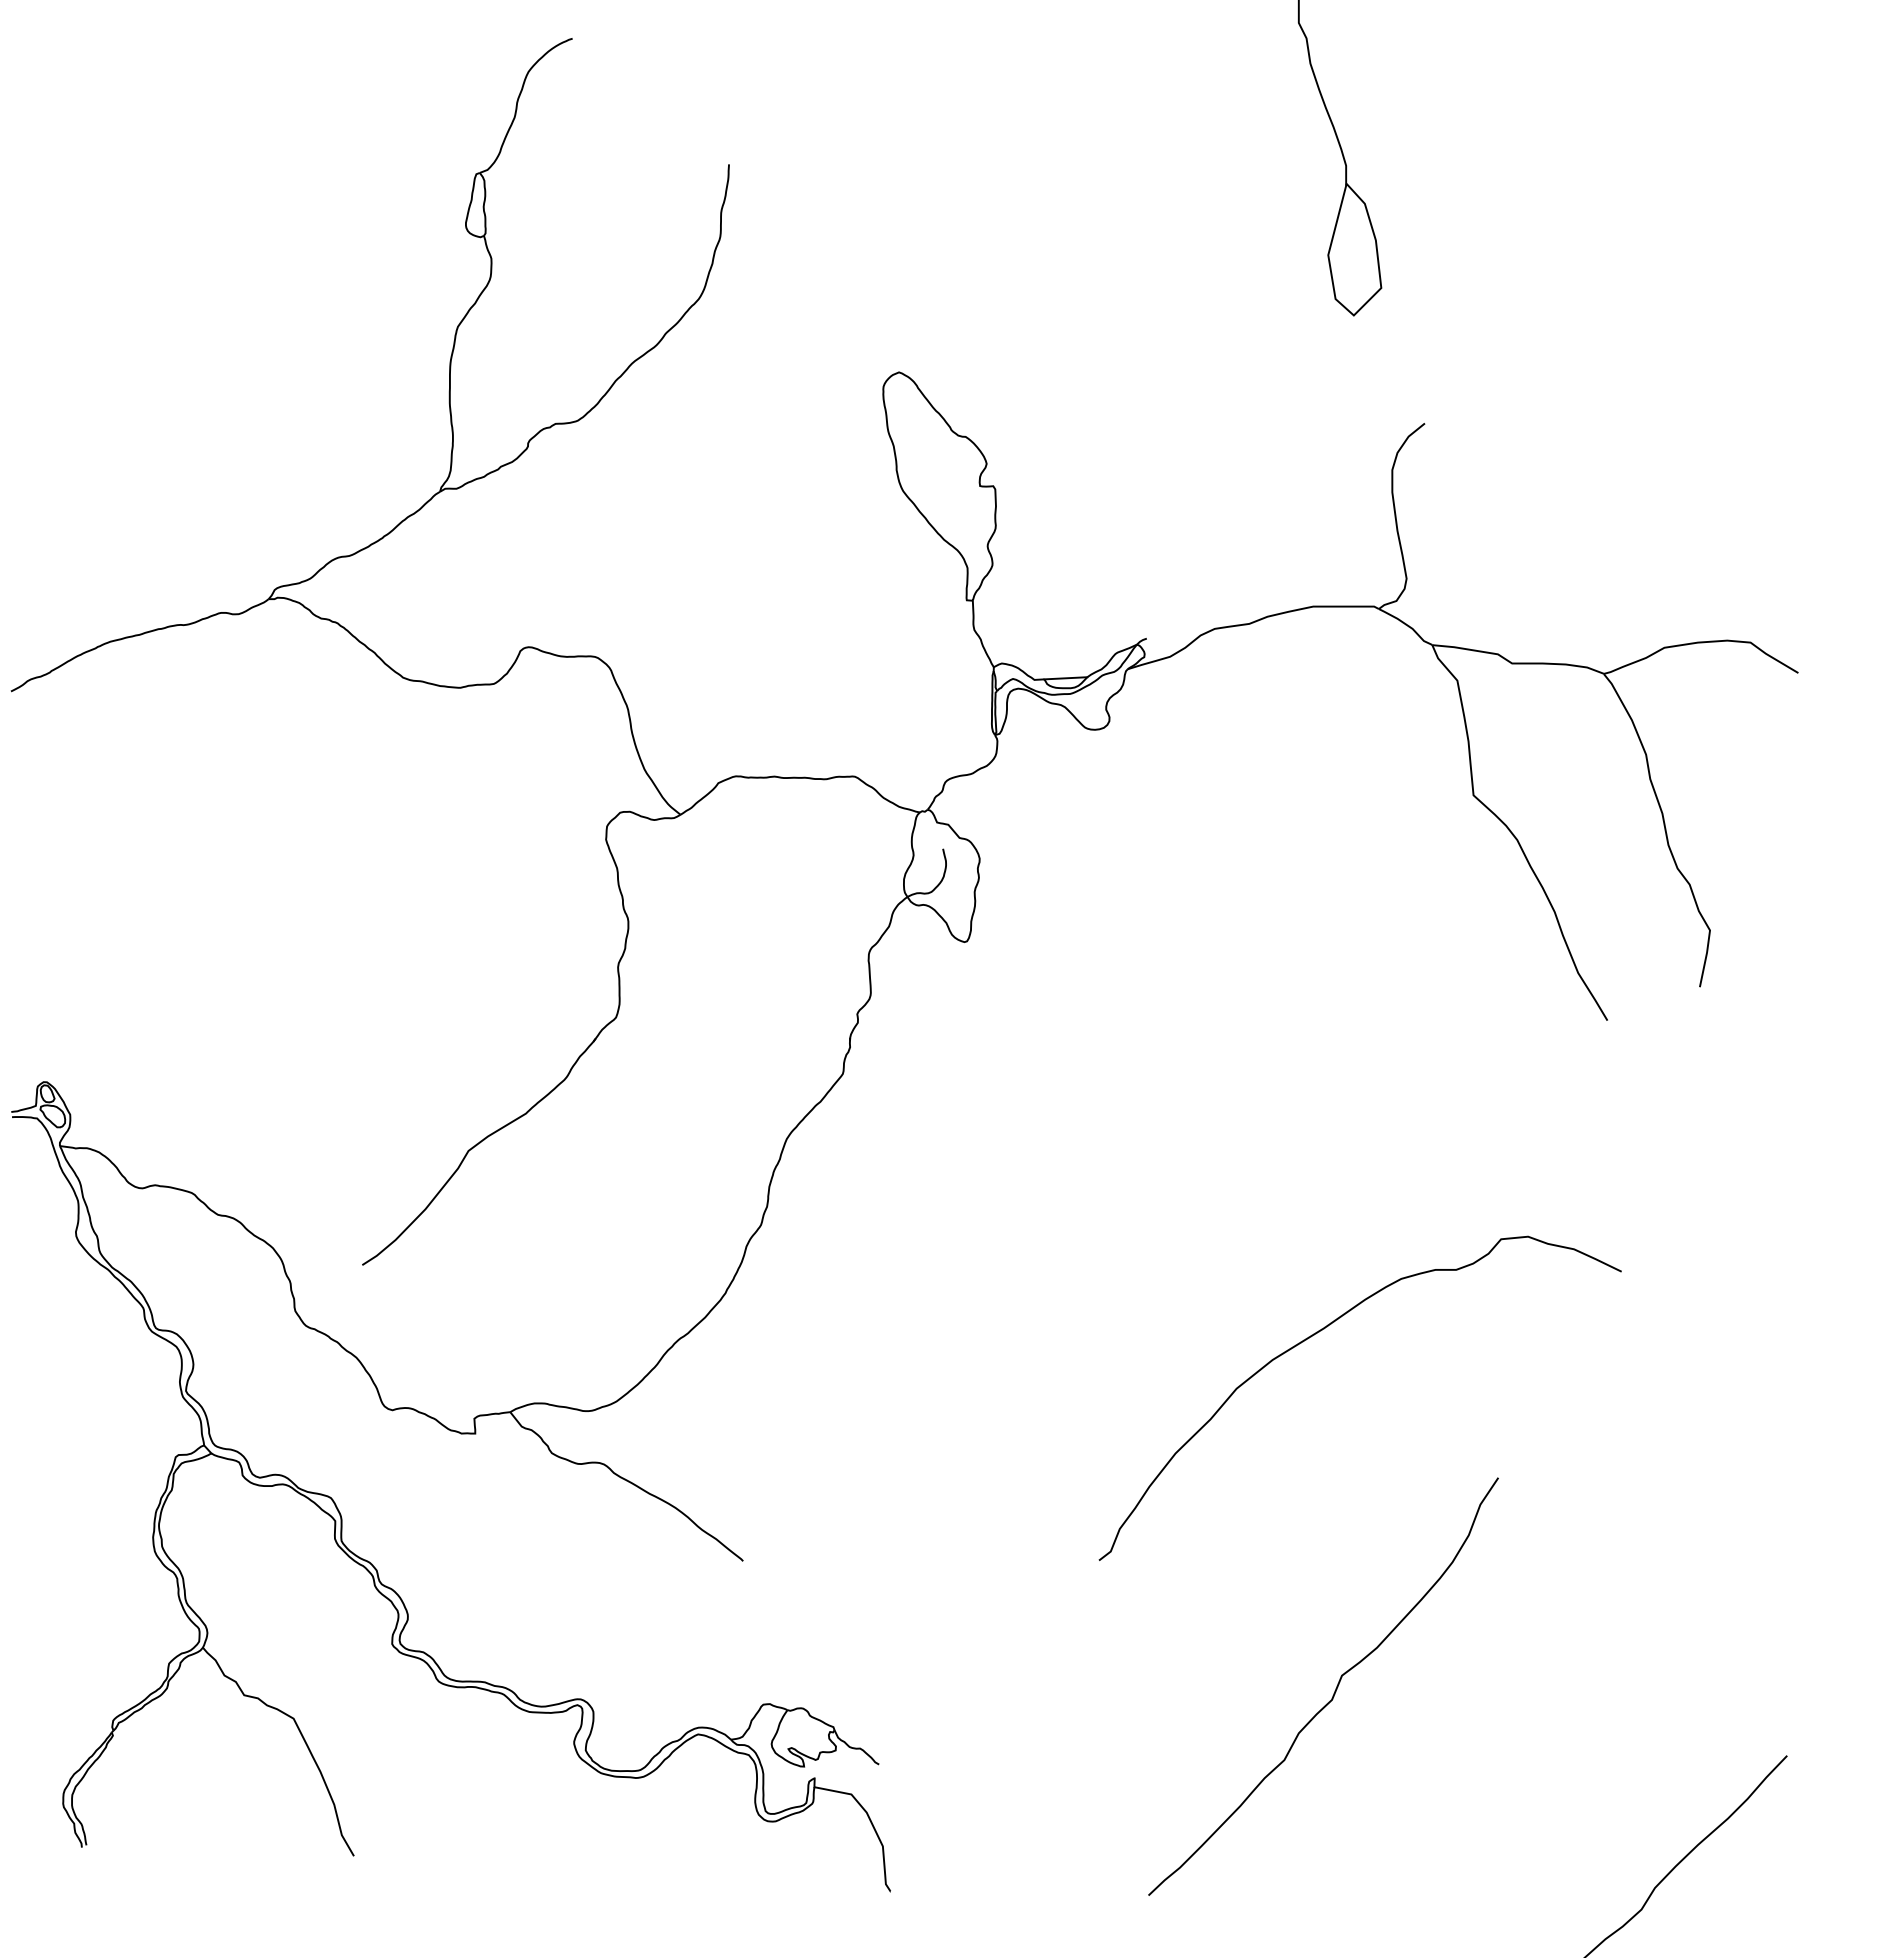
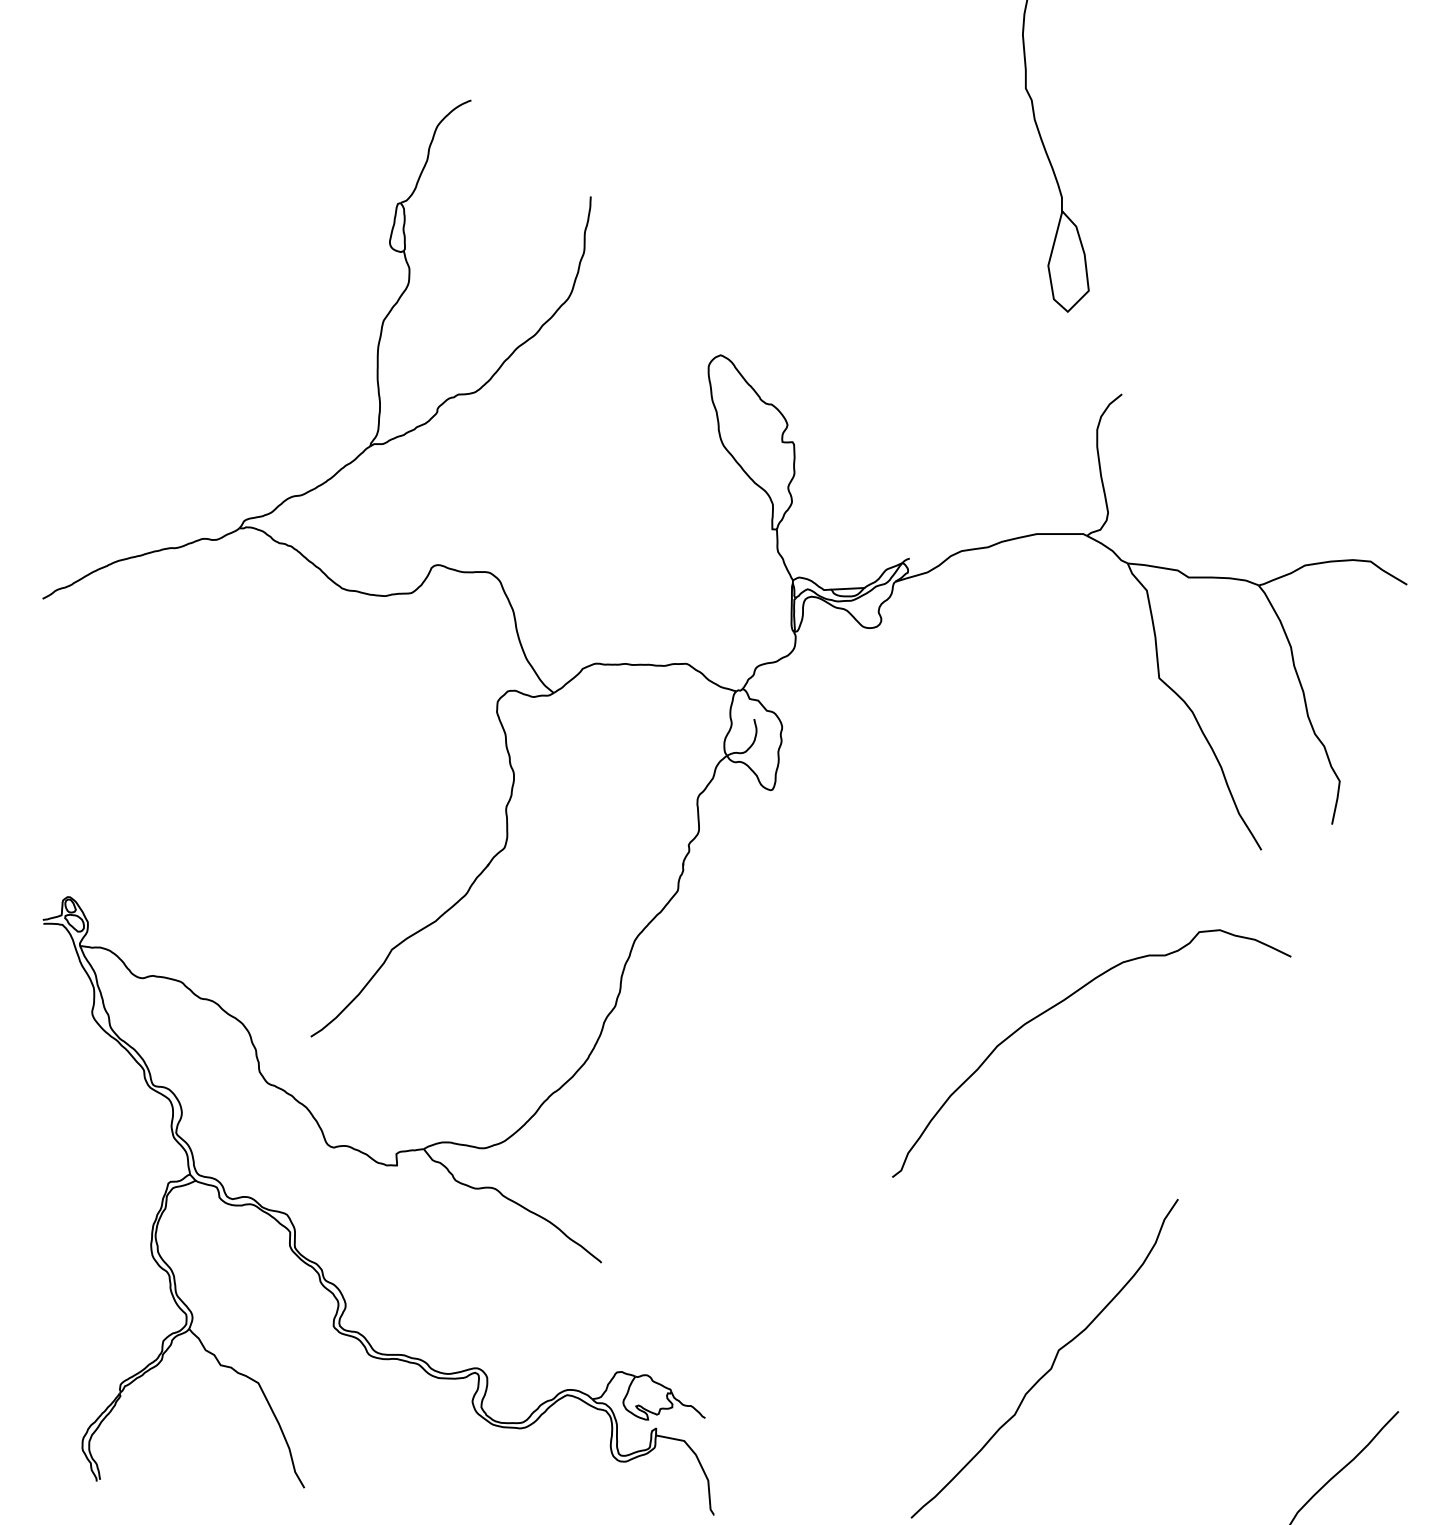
curve: (1321, 1331) -> (1062, 1002), moved

